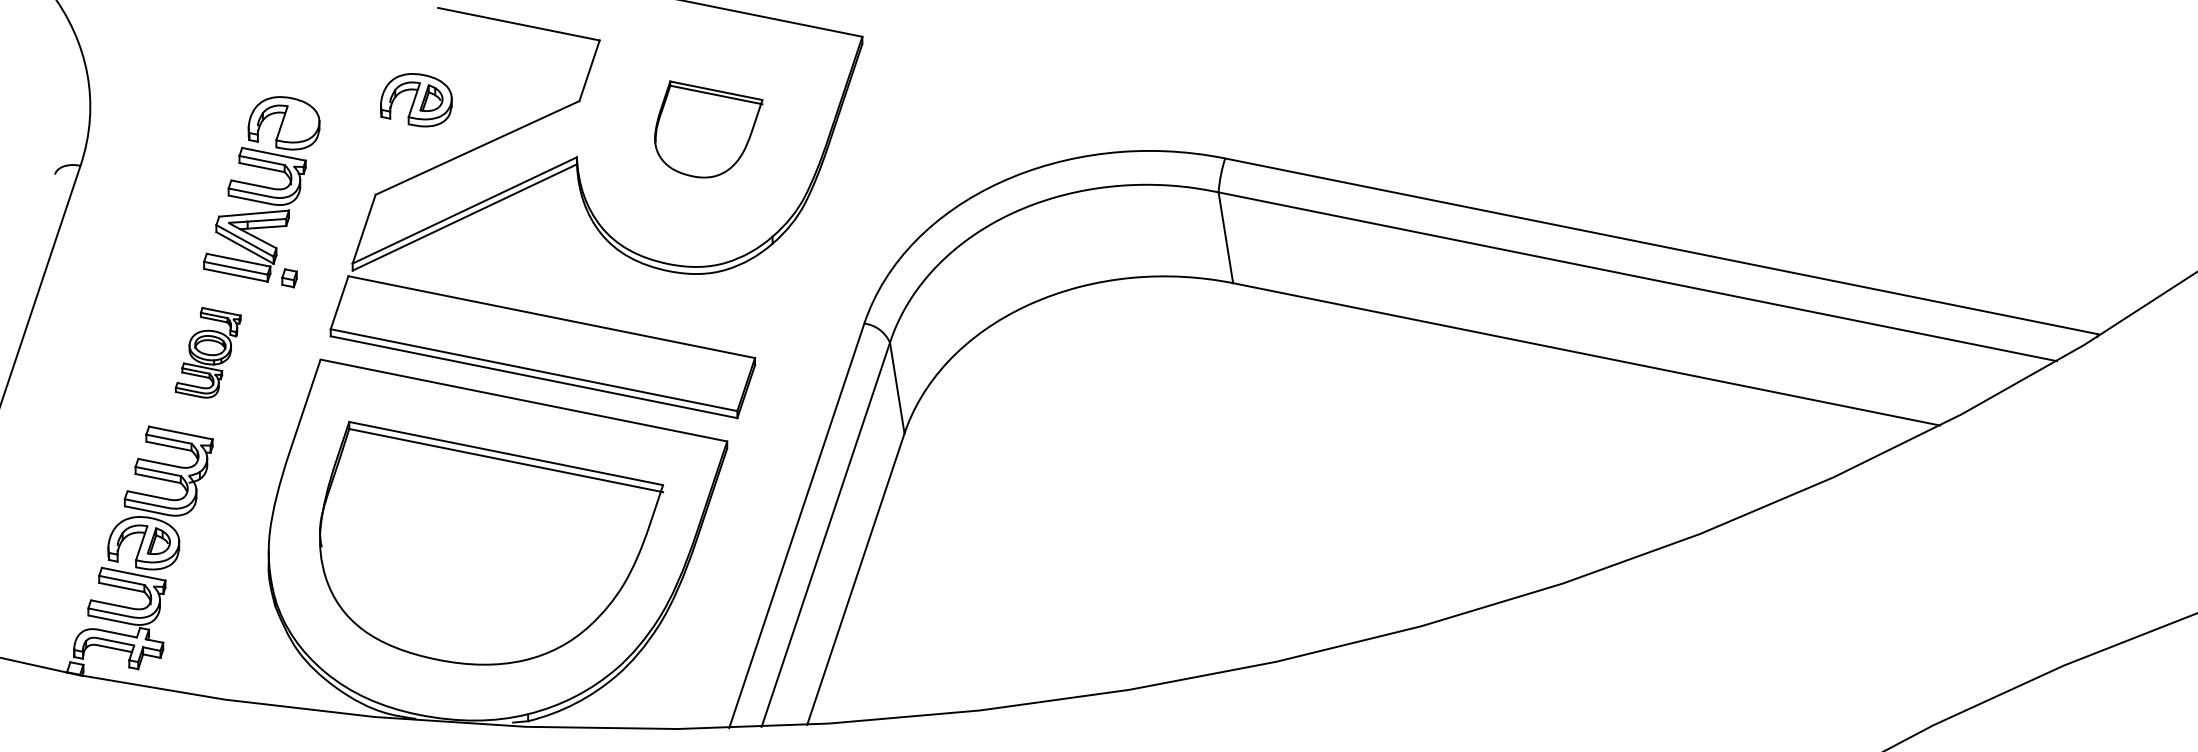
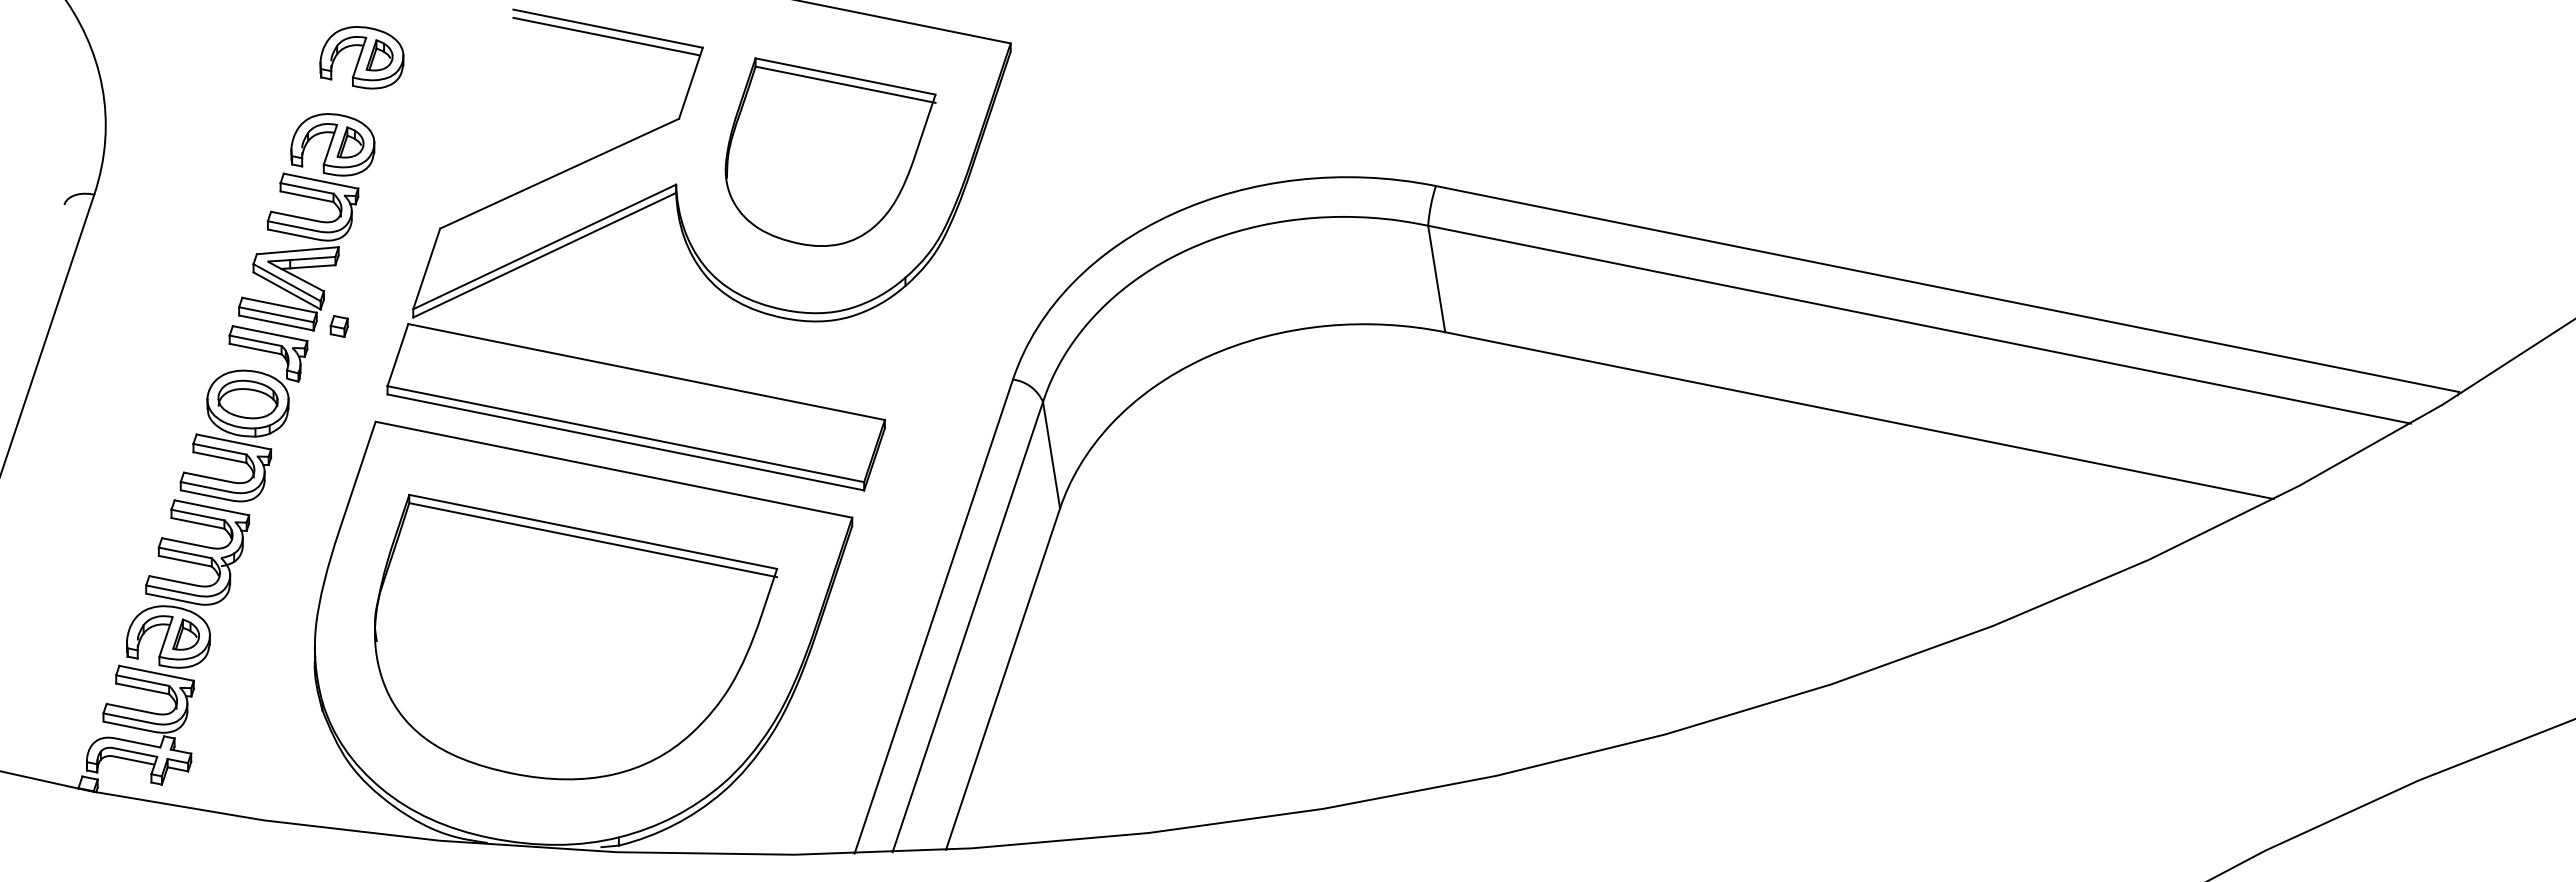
line: (517, 30) -> (606, 36), added
part: (416, 99) -> (361, 57), moved
part: (299, 121) -> (350, 142), added
part: (708, 128) -> (830, 151), size x1.67
part: (207, 352) -> (243, 413), size x1.67

